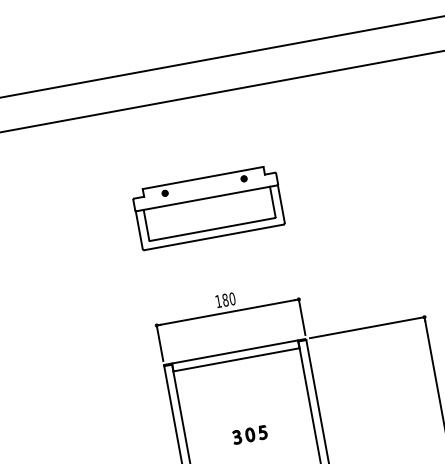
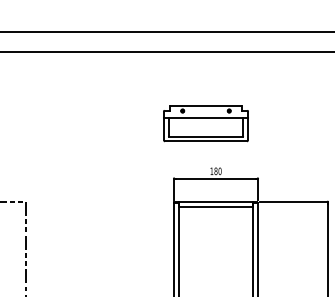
part: (207, 207) -> (205, 123), moved
part: (249, 434) -> (215, 250), removed

